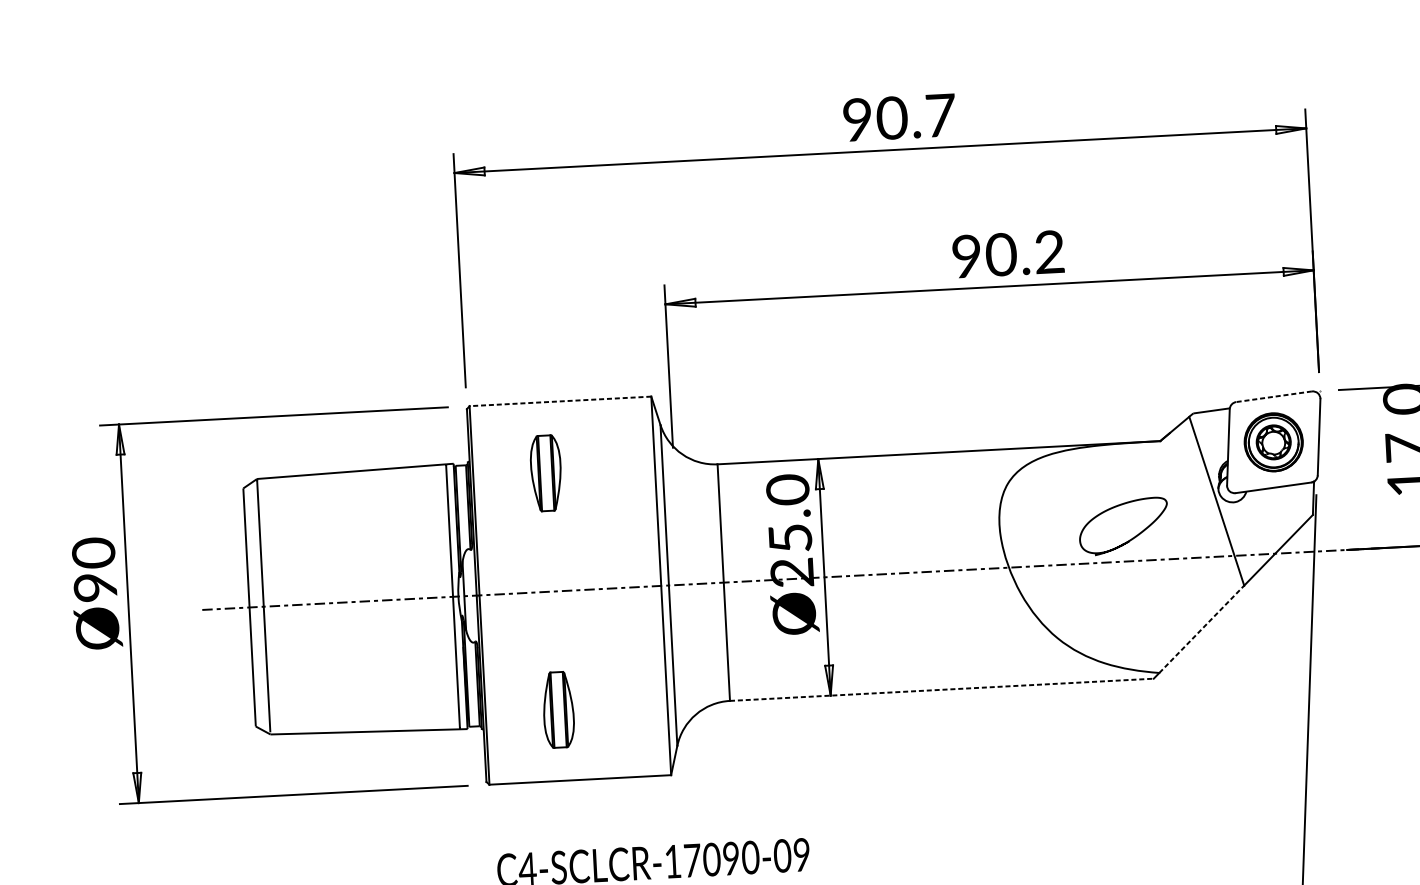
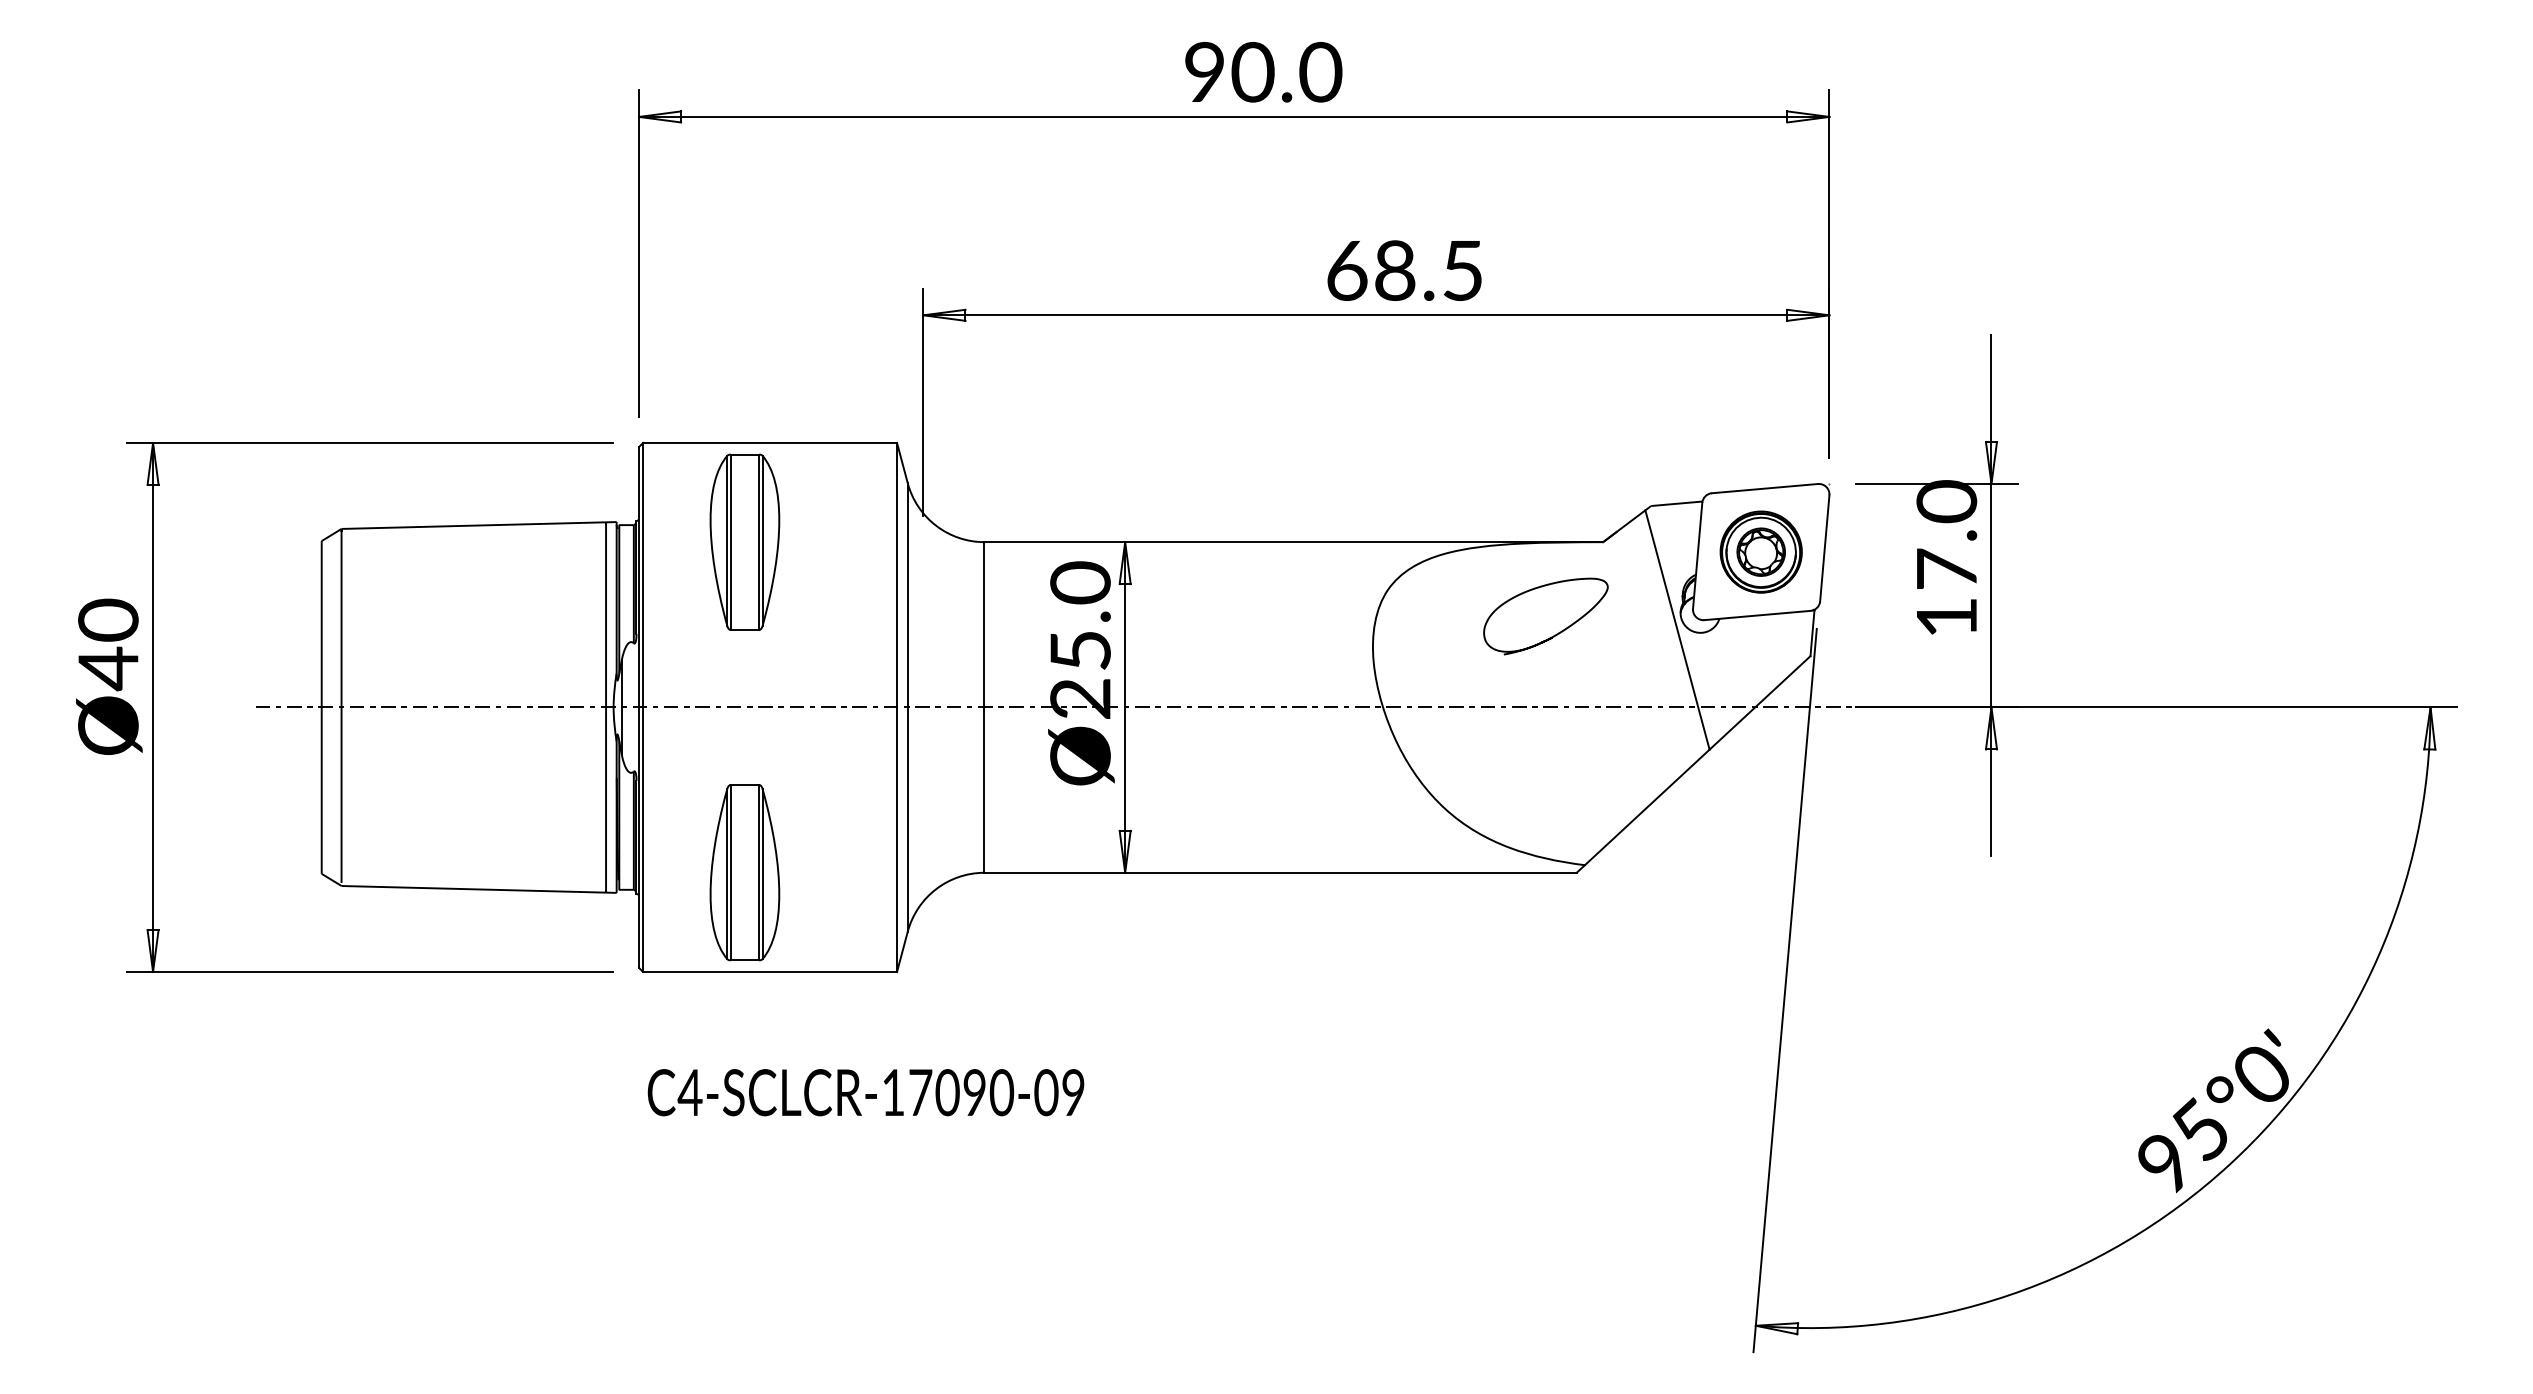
text: (940, 114) -> (1320, 71), 90.7 -> 90.0
text: (1007, 254) -> (1404, 270), 90.2 -> 68.5
line: (1273, 396) -> (1764, 488), dashed -> solid
line: (560, 401) -> (770, 442), dashed -> solid
part: (545, 472) -> (744, 541), size x1.67
curve: (1131, 538) -> (1556, 633), moved
text: (95, 587) -> (108, 668), Ø90 -> Ø40
line: (1201, 629) -> (1647, 807), dashed -> solid
line: (942, 689) -> (1281, 872), dashed -> solid
part: (558, 709) -> (744, 872), size x1.67

